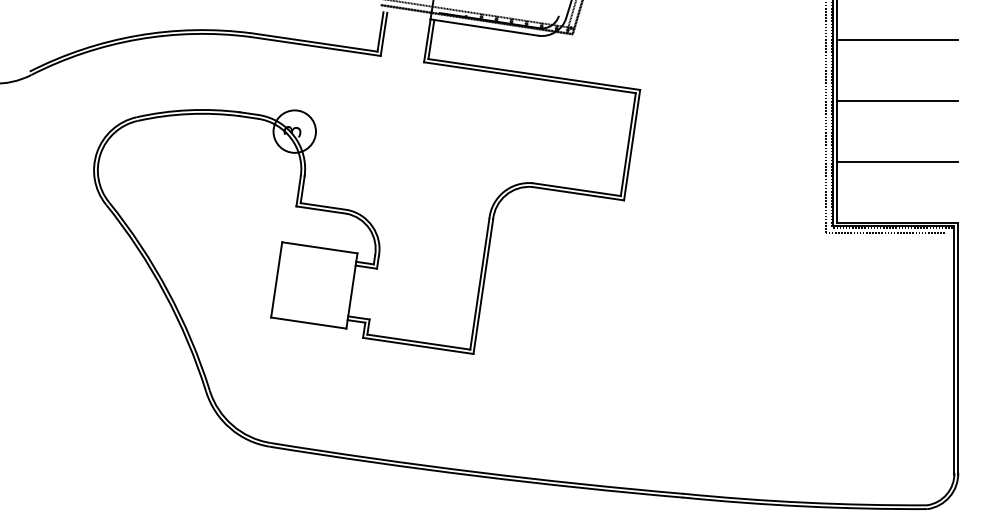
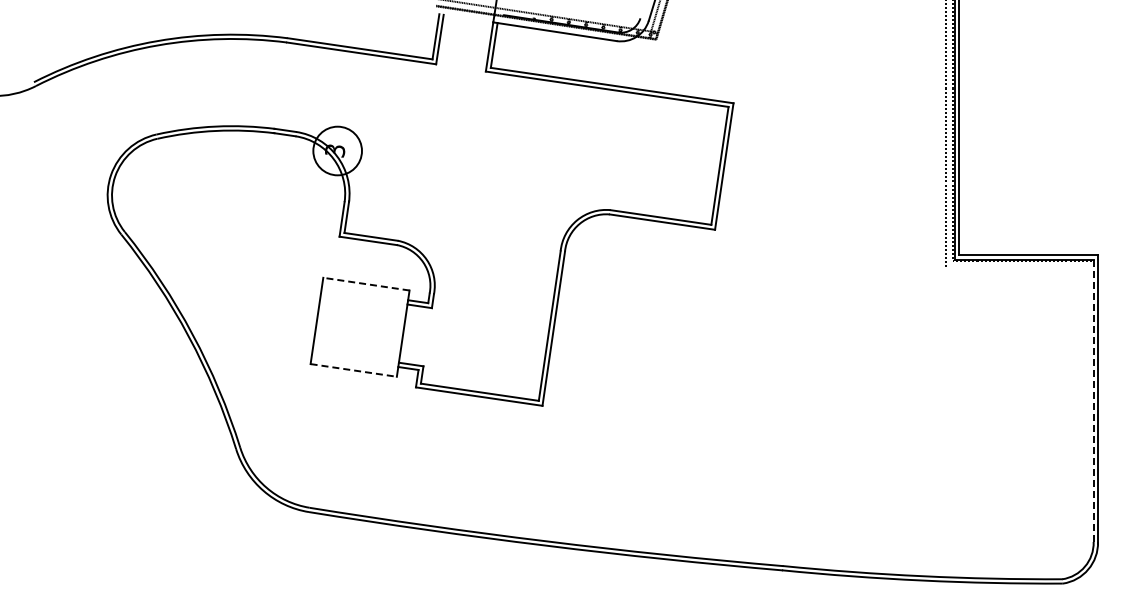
line: (897, 39) -> (1028, 45), removed
line: (897, 100) -> (1028, 115), removed
line: (897, 161) -> (1028, 185), removed
line: (886, 233) -> (1015, 267), removed
line: (319, 248) -> (366, 284), solid -> dashed
line: (308, 323) -> (353, 370), solid -> dashed
line: (954, 351) -> (1093, 402), solid -> dashed

